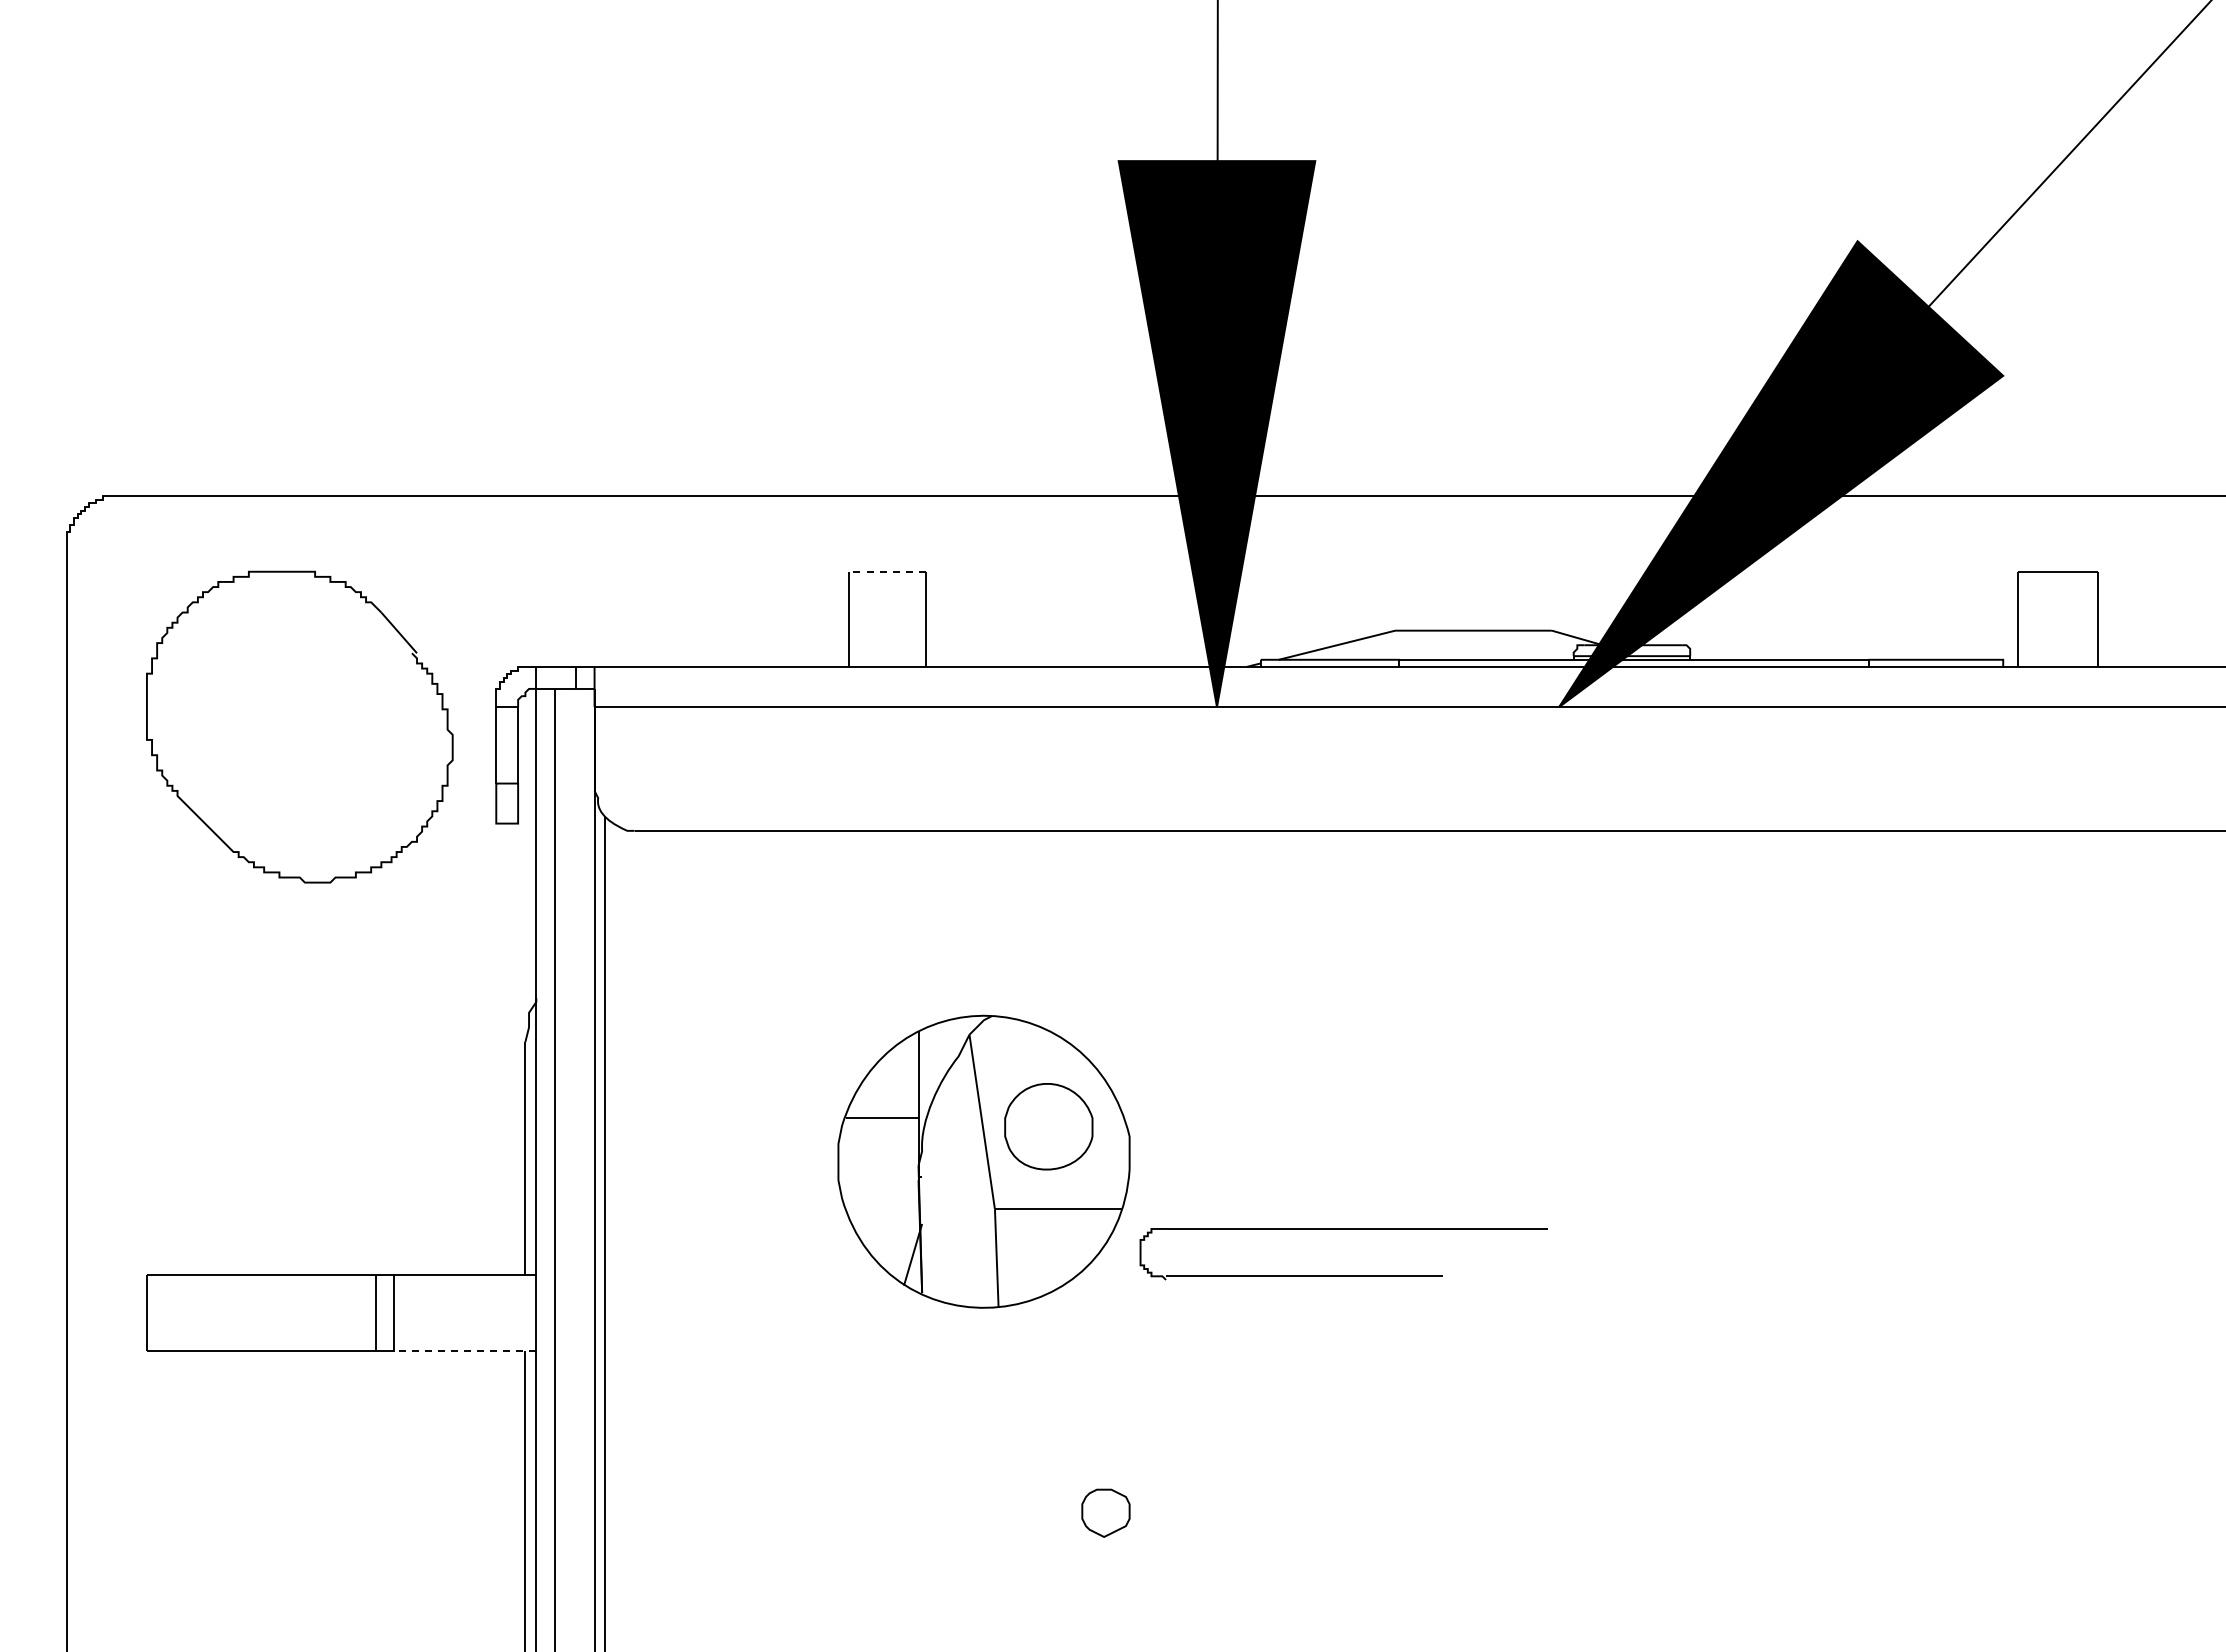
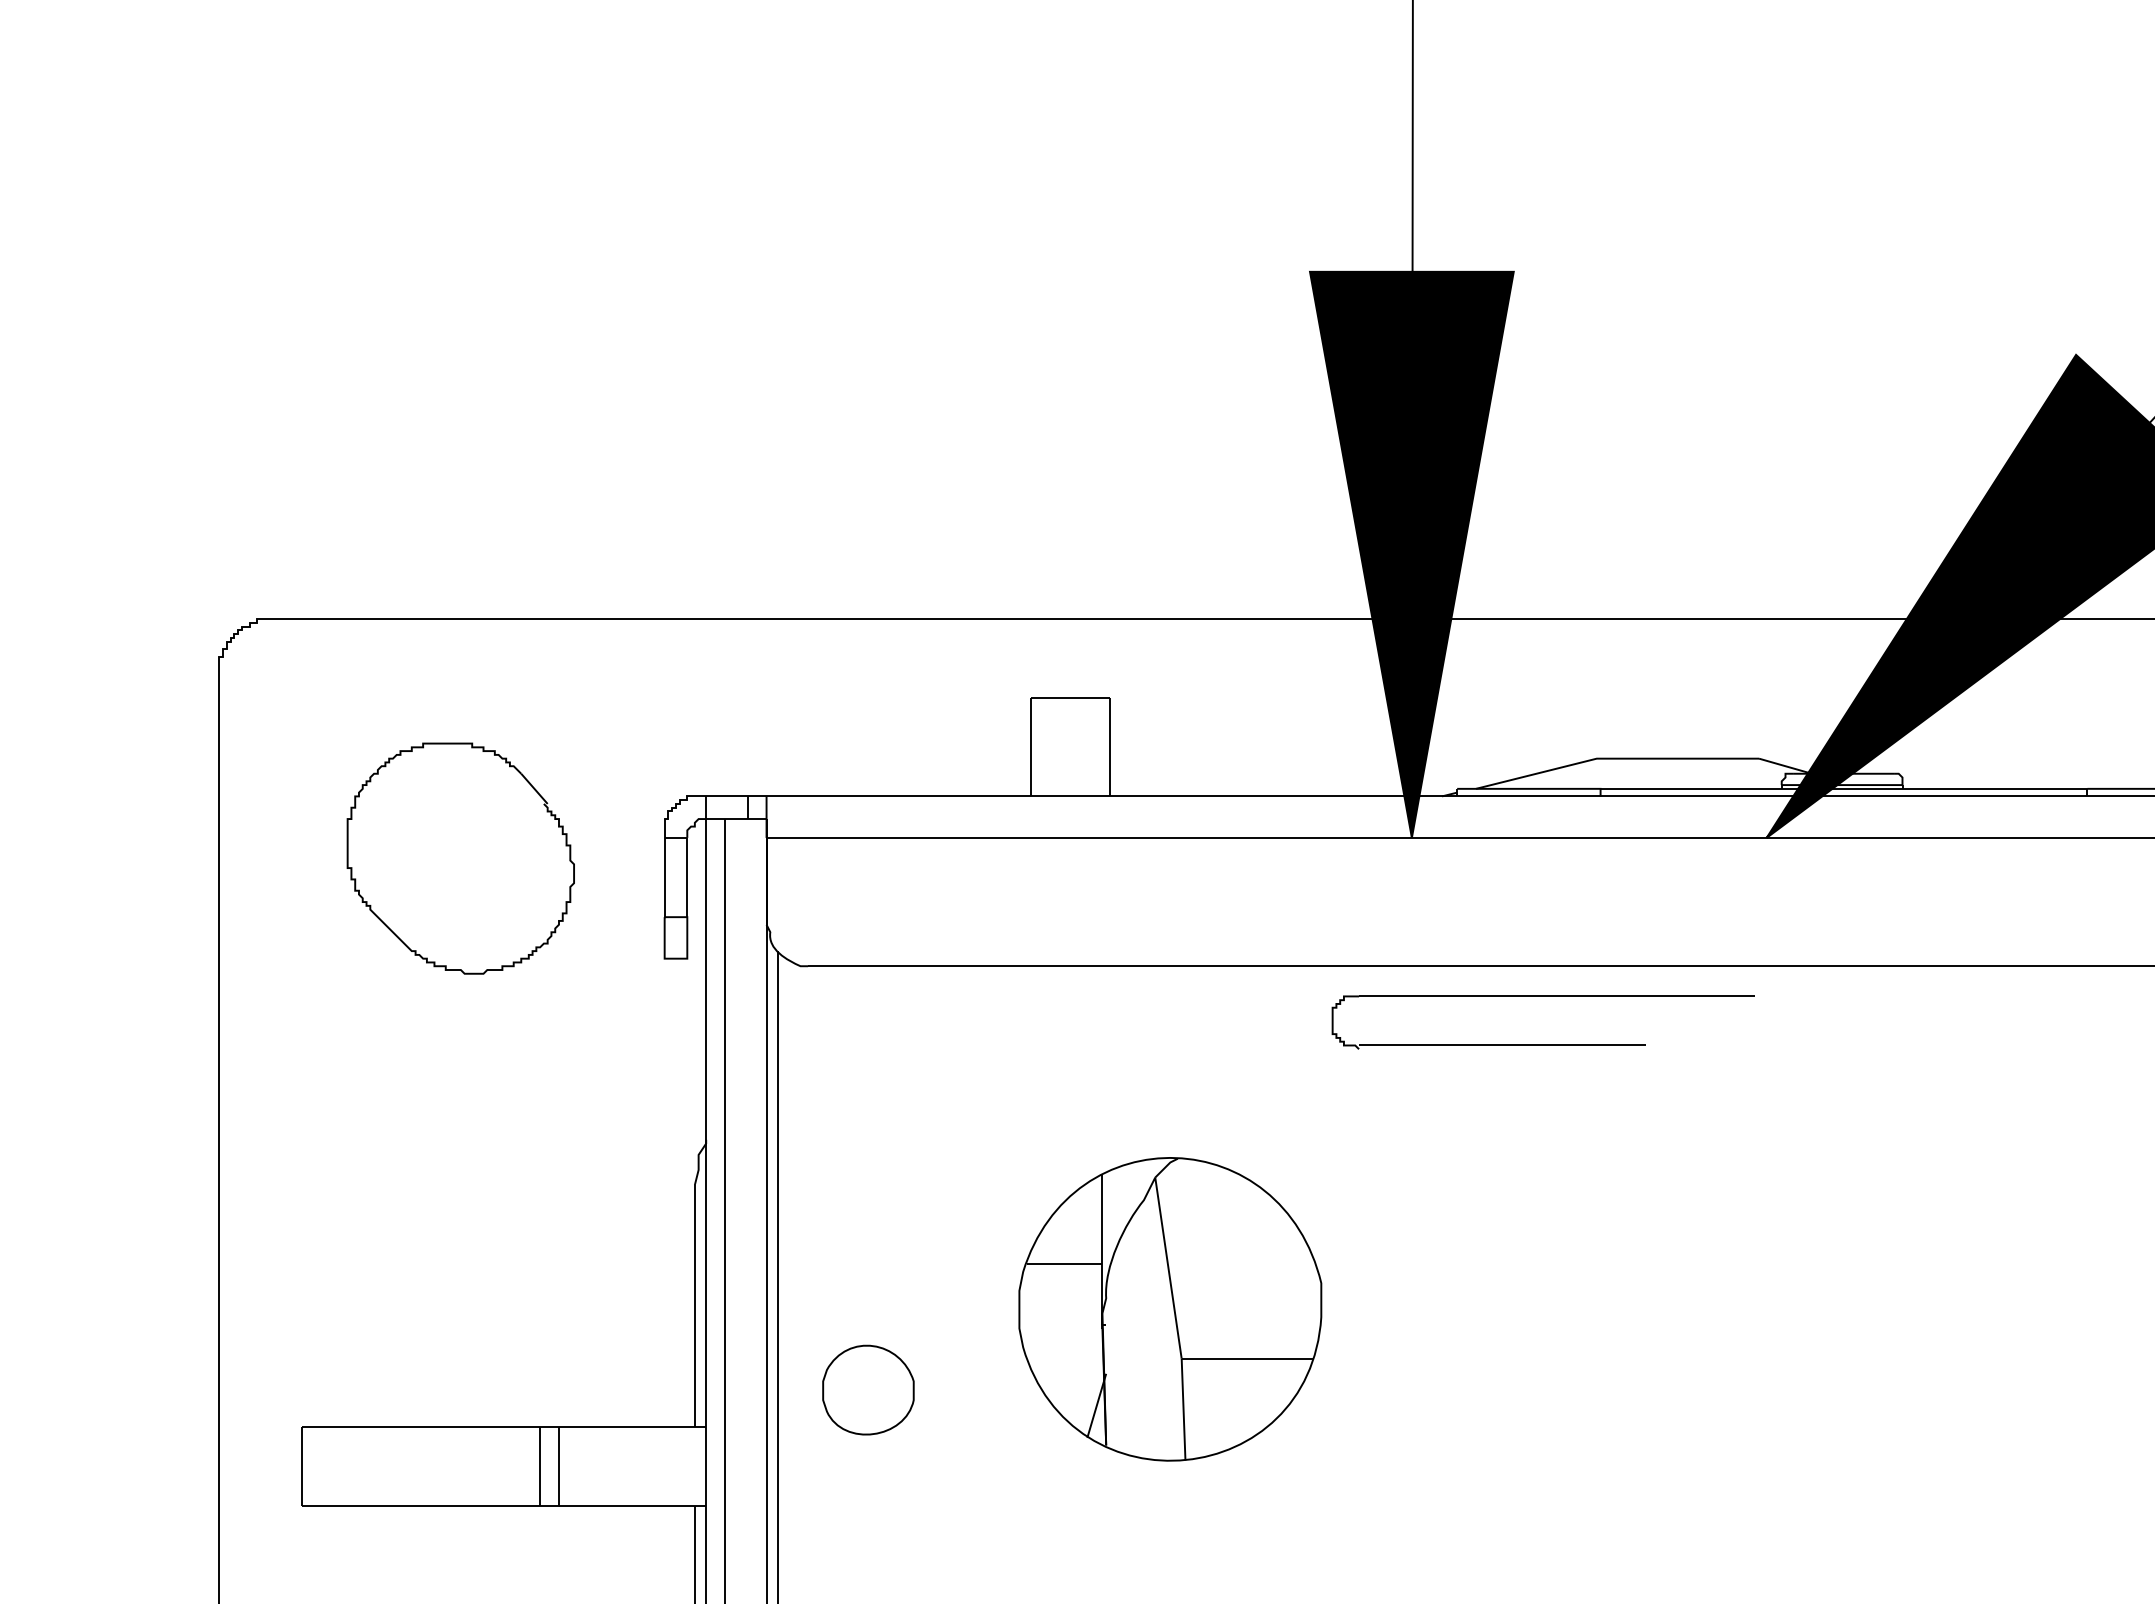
line: (887, 572) -> (1070, 698), dashed -> solid
part: (299, 726) -> (460, 858), size x0.71
part: (1048, 1126) -> (868, 1389), moved
part: (1343, 1275) -> (1543, 1044), moved
line: (465, 1351) -> (632, 1506), dashed -> solid

